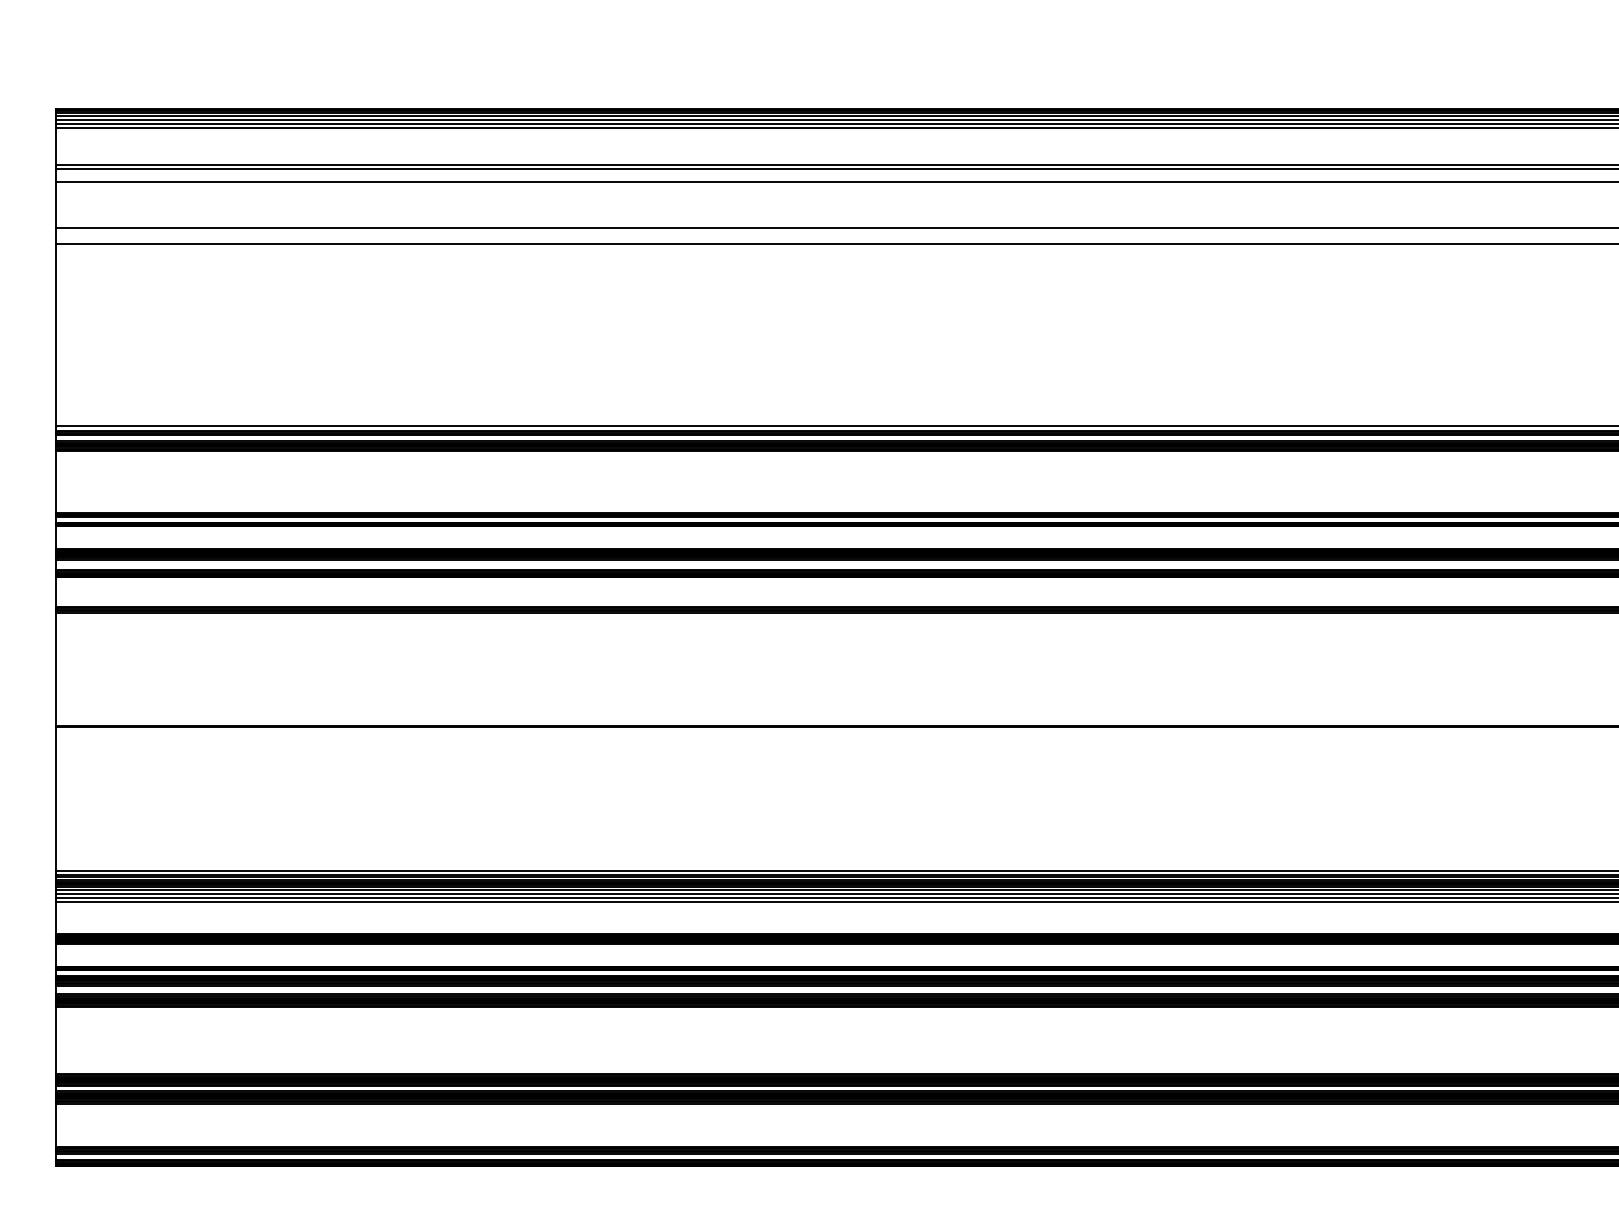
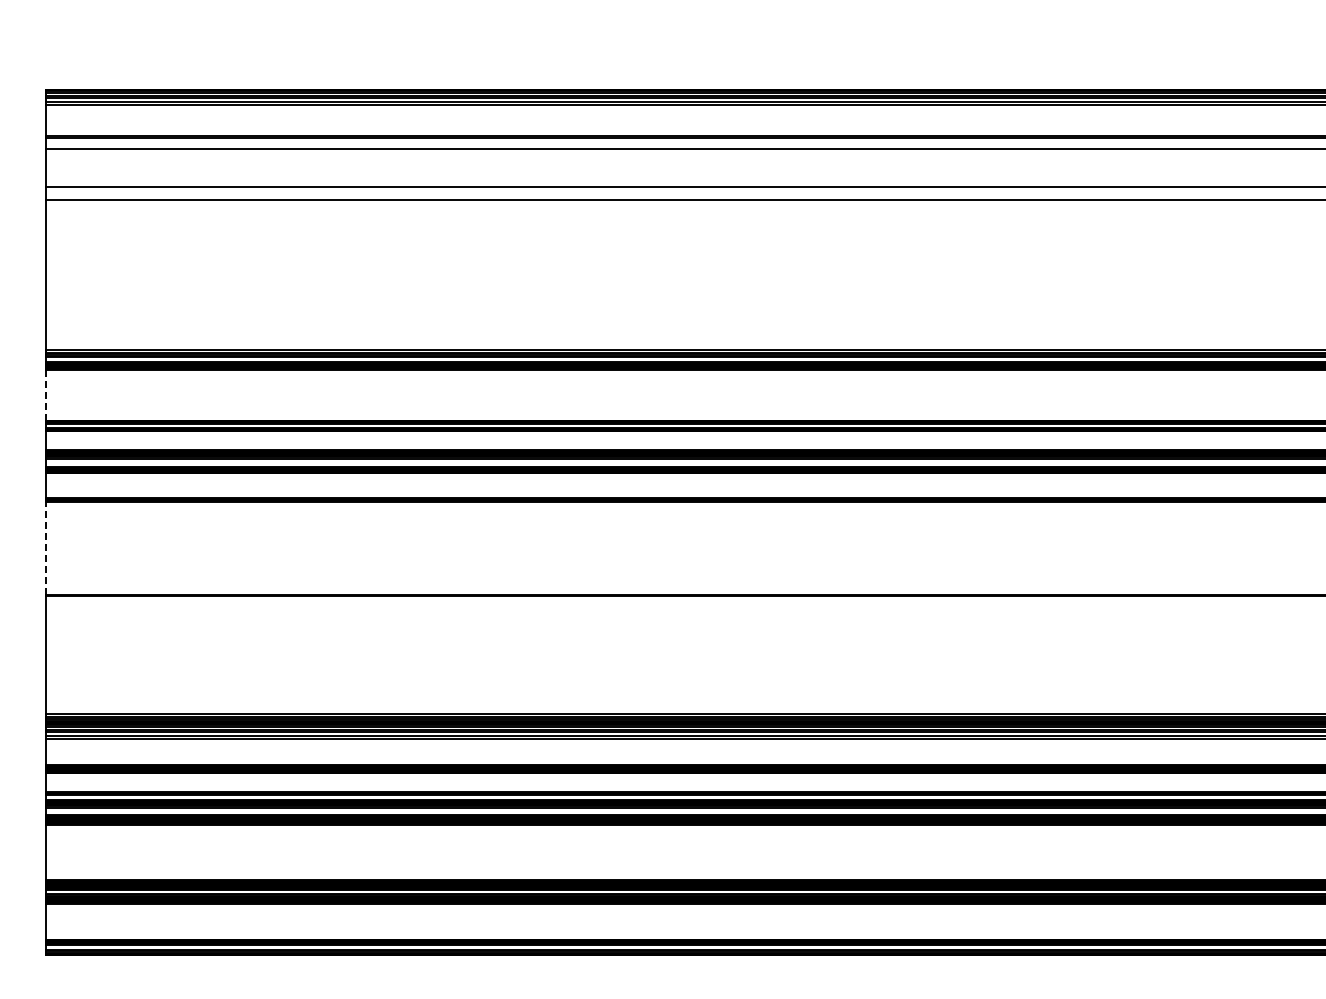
line: (55, 482) -> (45, 395), solid -> dashed
line: (55, 669) -> (45, 548), solid -> dashed

